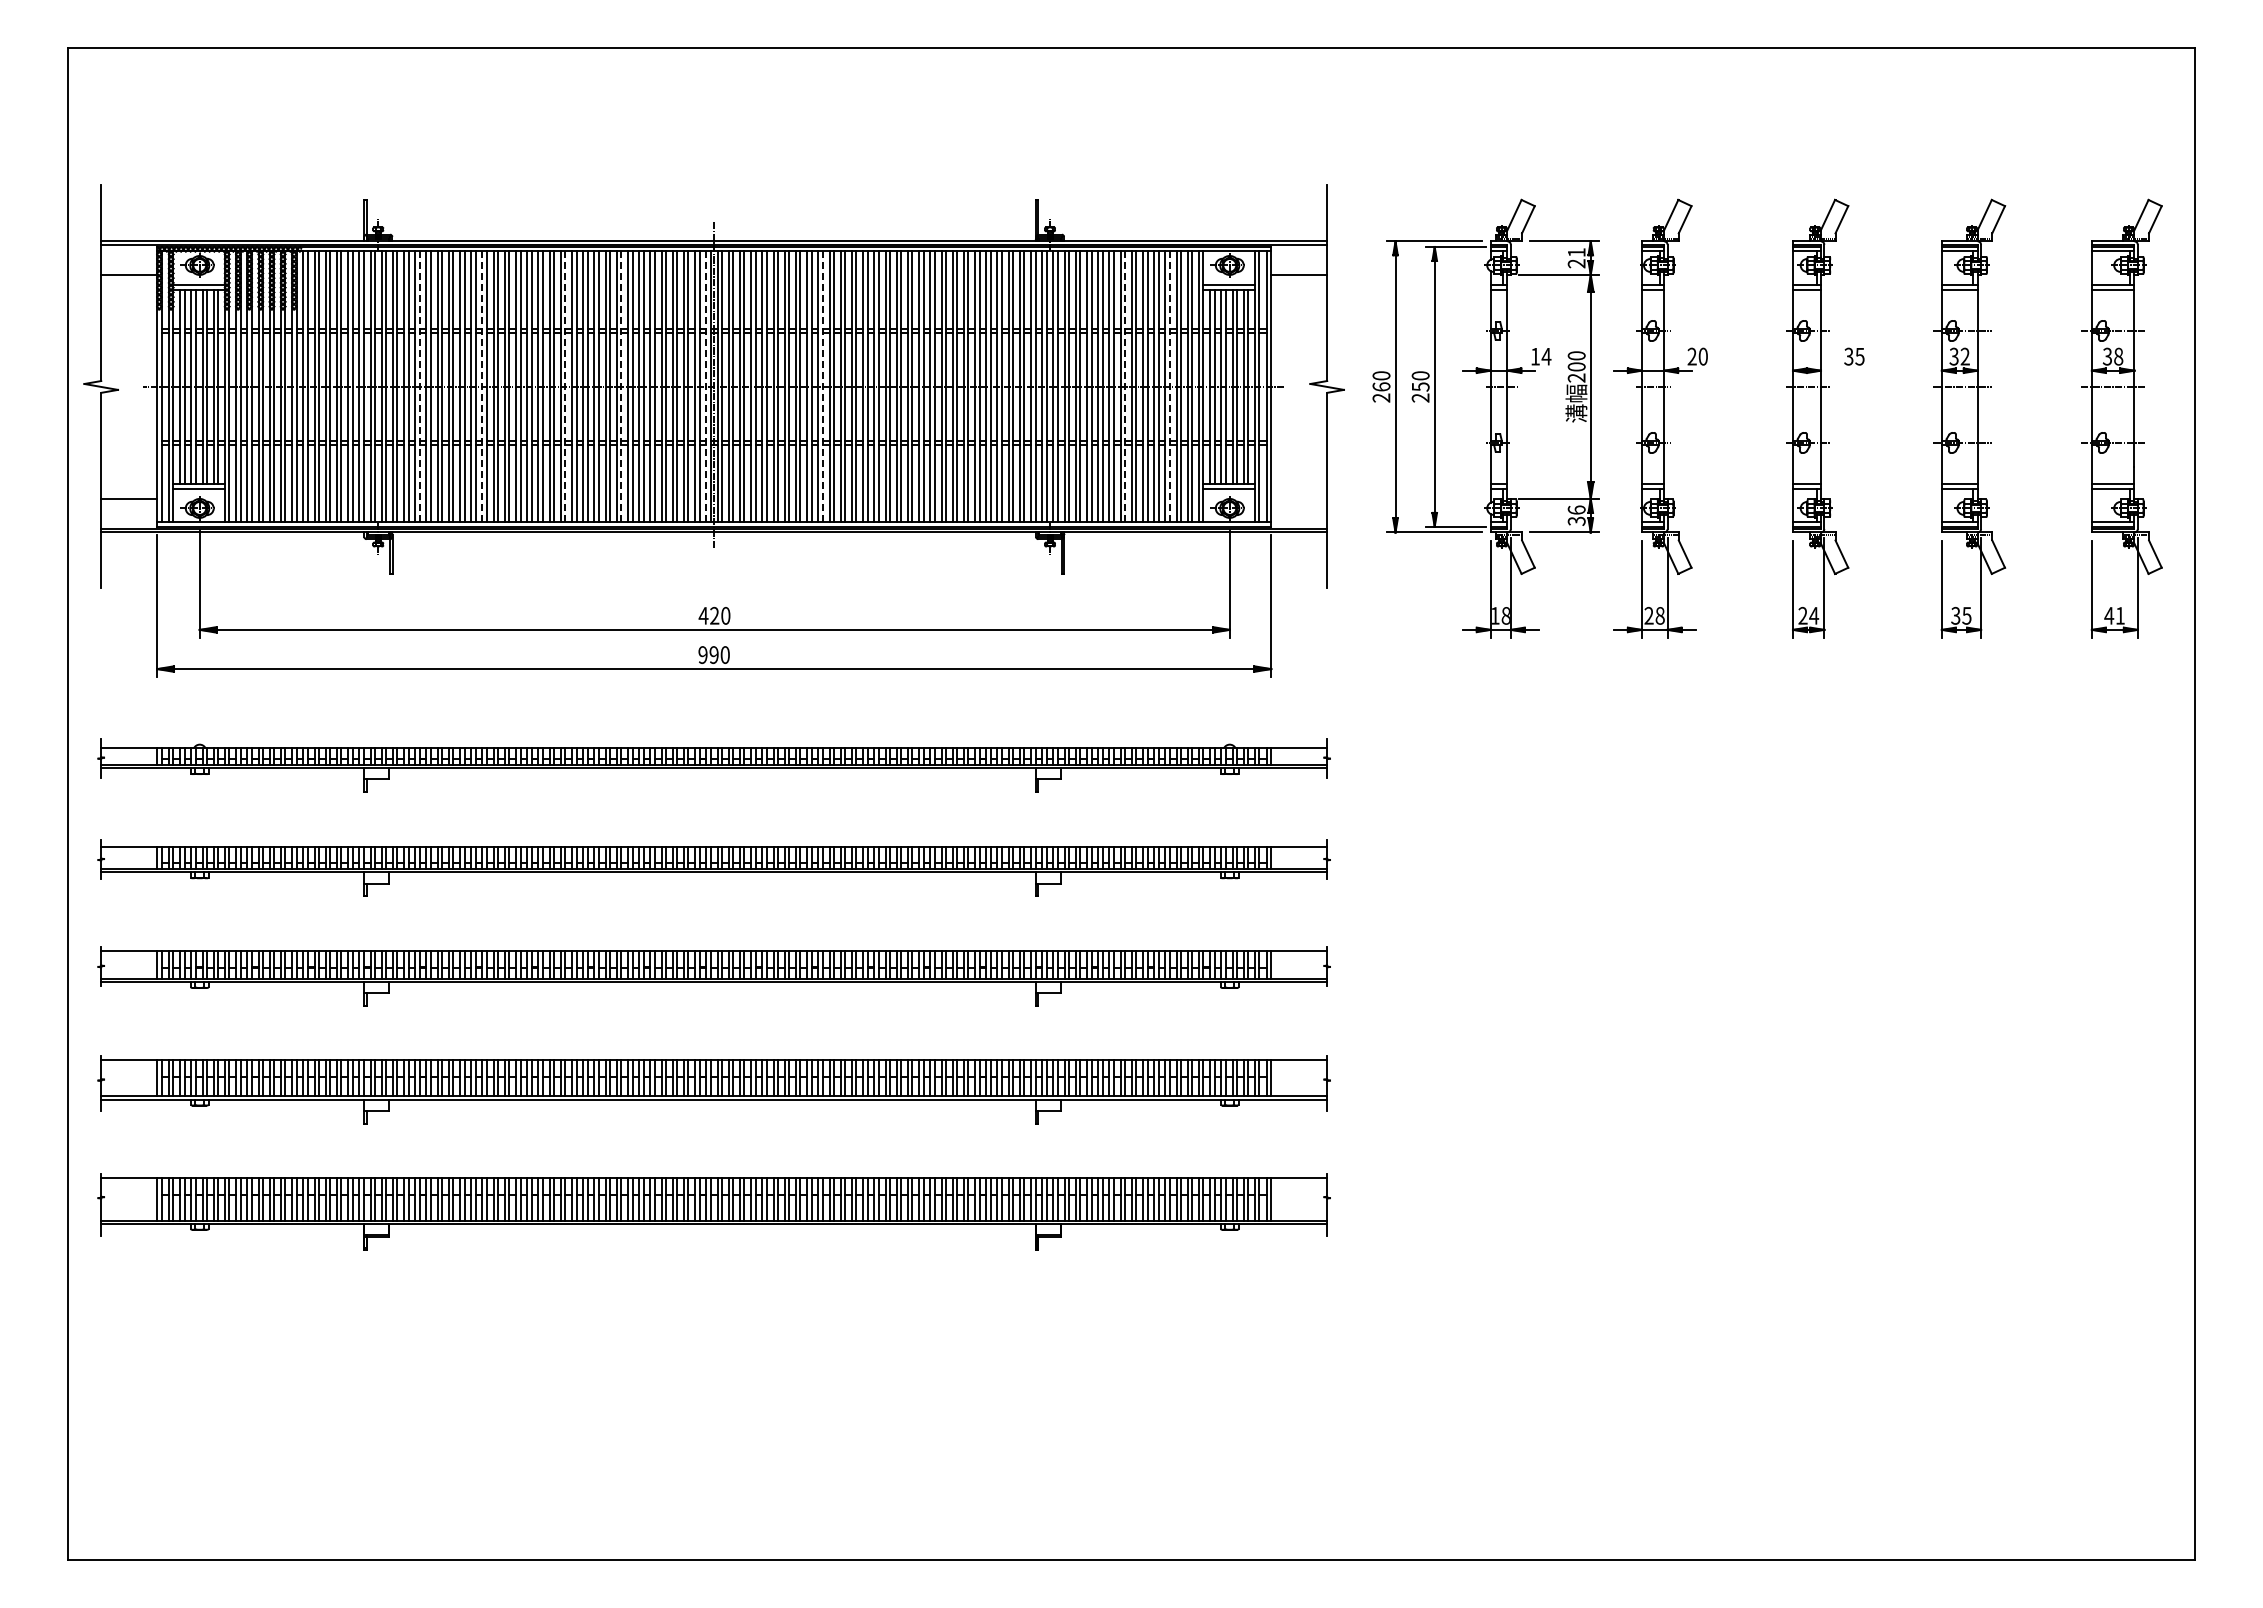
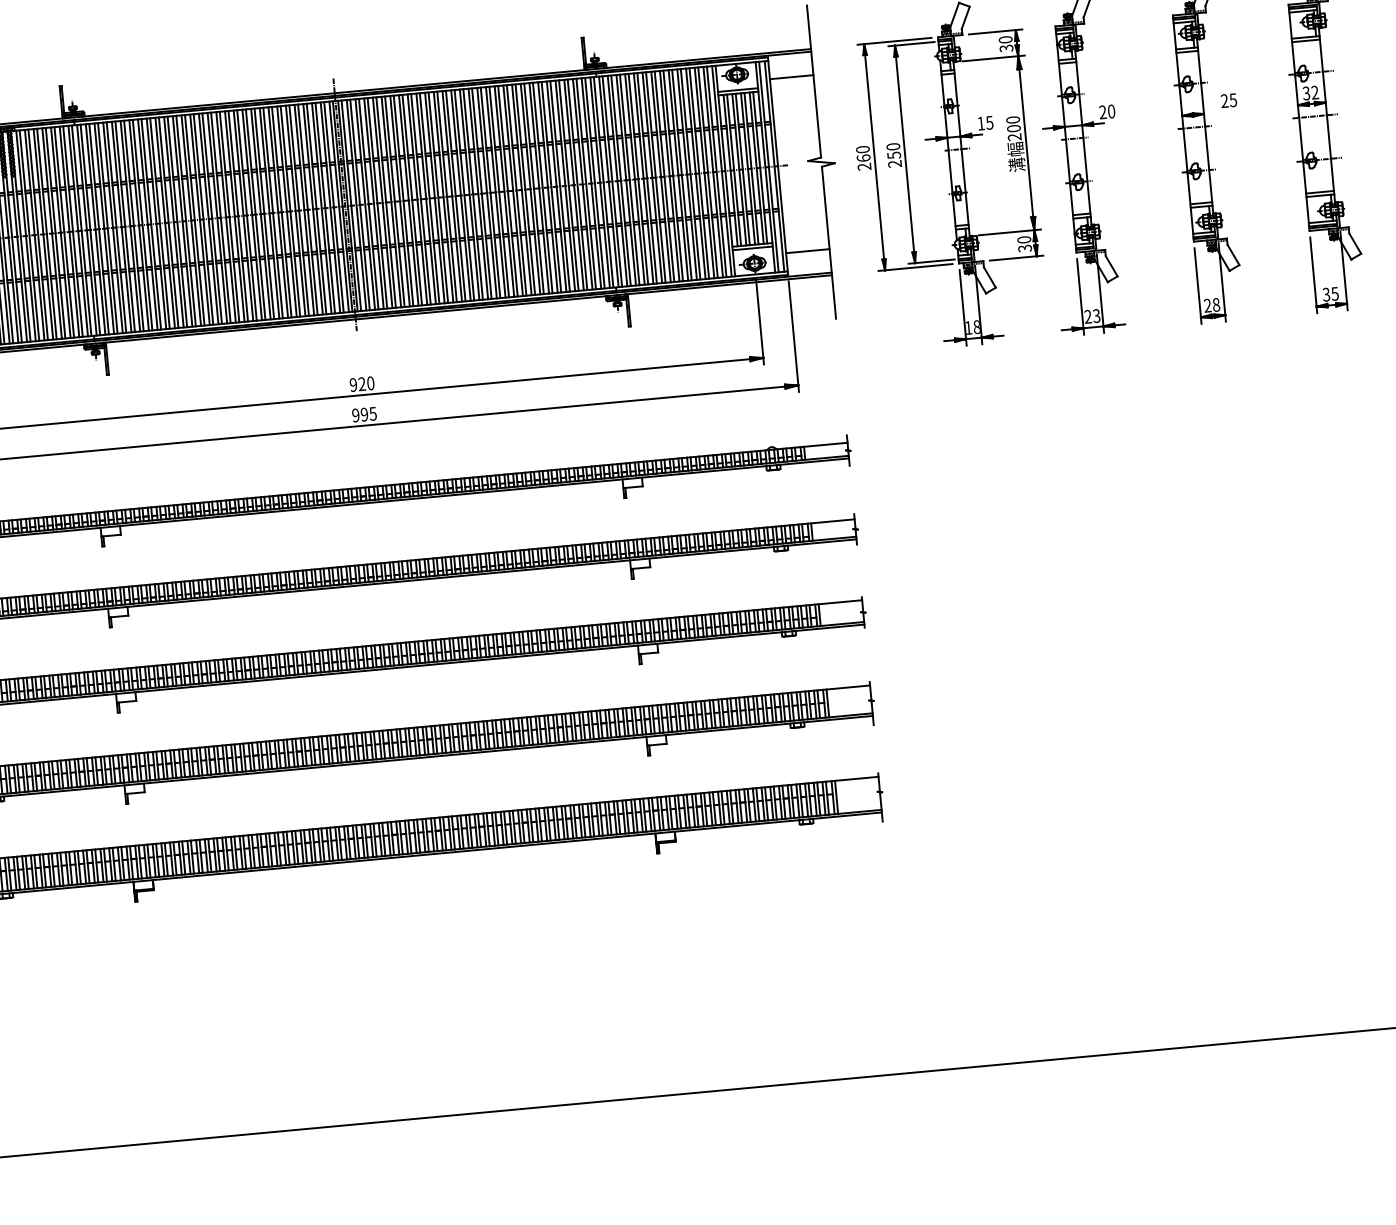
text: (1576, 258) -> (1005, 44), 21 -> 30
text: (1546, 356) -> (989, 122), 14 -> 15
text: (1848, 356) -> (1224, 100), 35 -> 25
line: (419, 387) -> (116, 228), dashed -> solid
line: (482, 387) -> (165, 223), dashed -> solid
line: (565, 387) -> (229, 217), dashed -> solid
line: (621, 387) -> (273, 213), dashed -> solid
line: (706, 387) -> (339, 207), dashed -> solid
line: (822, 387) -> (429, 198), dashed -> solid
line: (1125, 387) -> (664, 177), dashed -> solid
line: (1169, 387) -> (699, 173), dashed -> solid
line: (1299, 498) -> (808, 250), added
text: (1576, 509) -> (1024, 239), 36 -> 30
text: (703, 615) -> (353, 384), 420 -> 920
text: (1659, 615) -> (1096, 315), 28 -> 23
text: (1814, 615) -> (1216, 304), 24 -> 28
text: (724, 654) -> (372, 413), 990 -> 995

